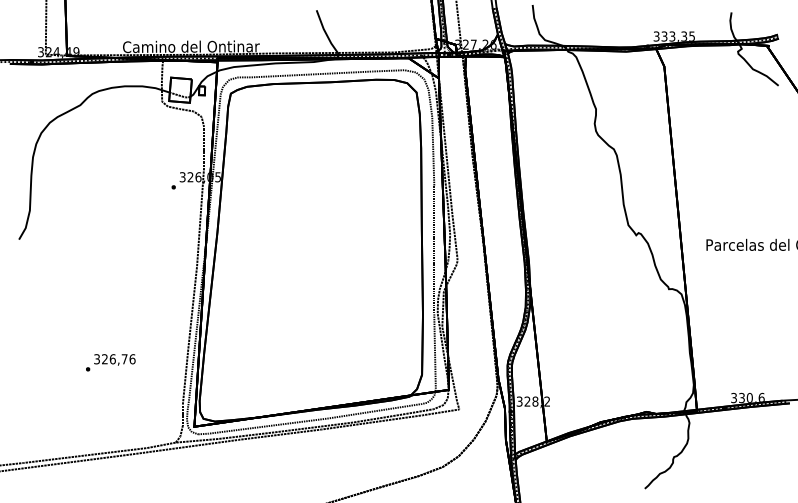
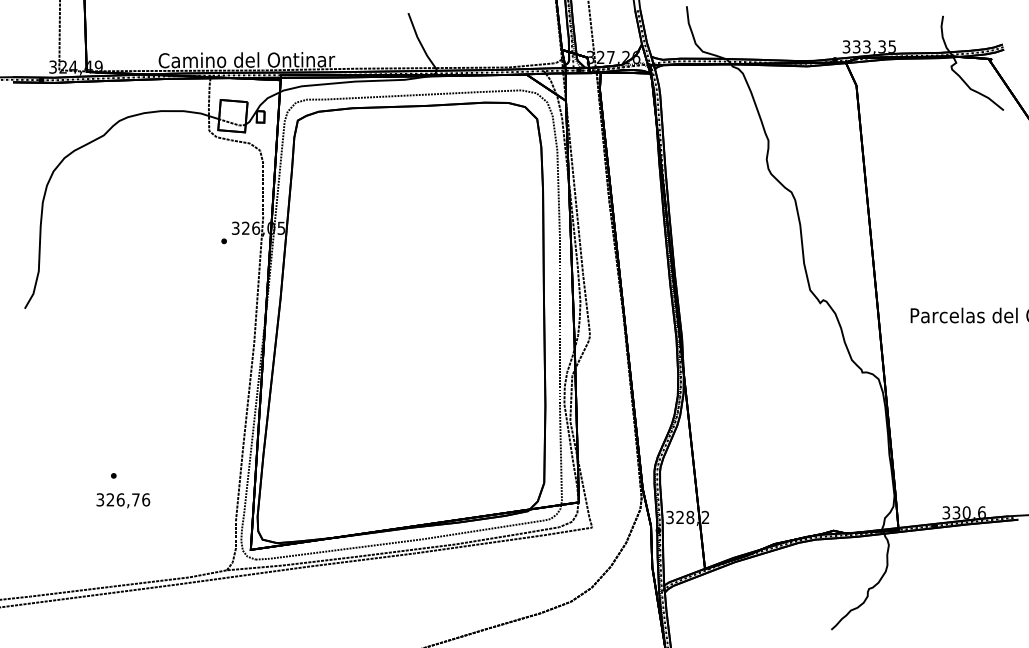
text: (115, 359) -> (123, 500), moved

